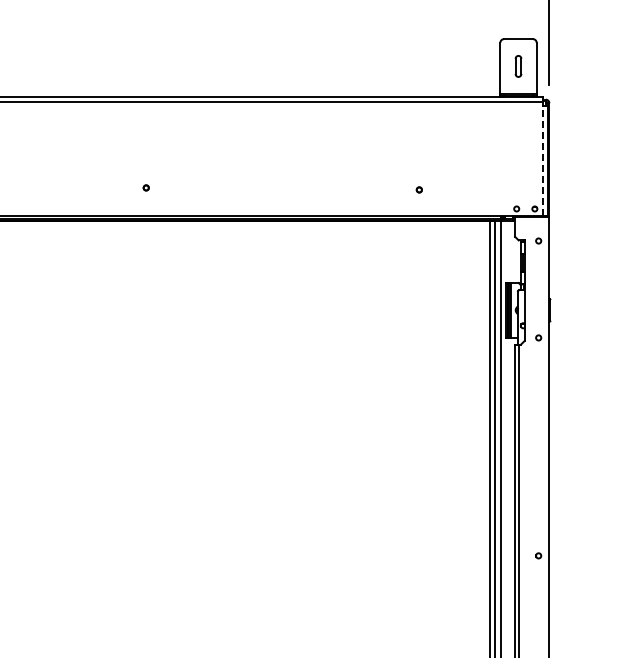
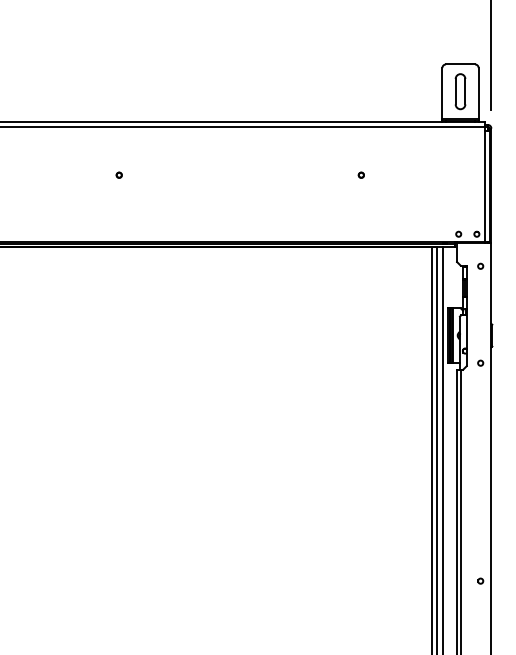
part: (518, 66) -> (460, 91), size x1.67
line: (542, 160) -> (484, 185), dashed -> solid
part: (145, 187) -> (118, 174), moved
part: (418, 189) -> (360, 174), moved

